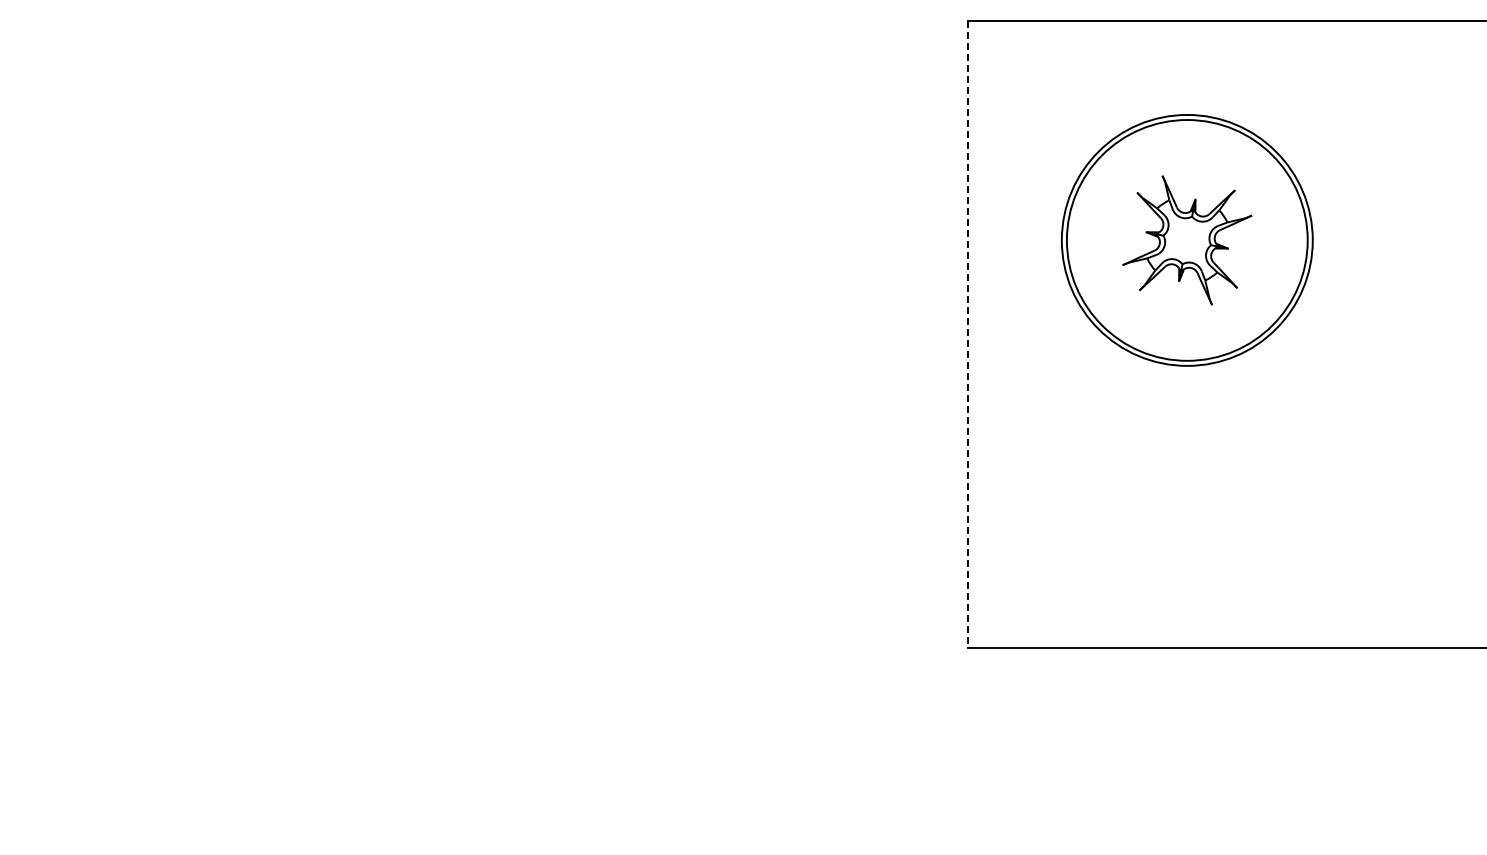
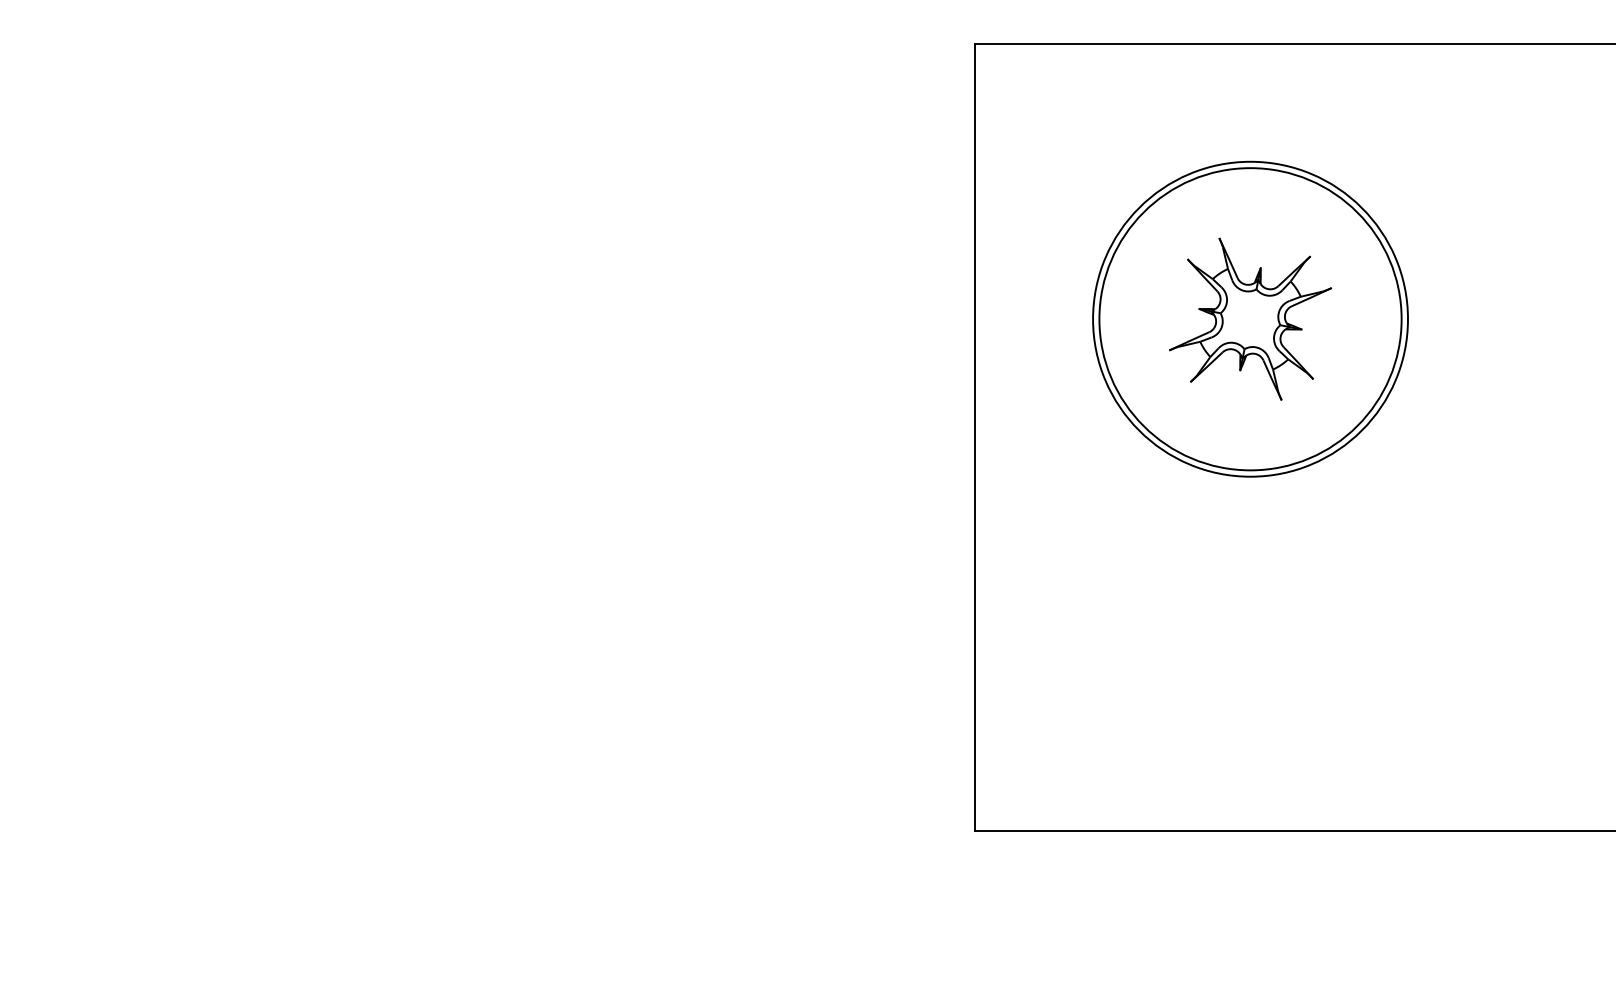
line: (967, 334) -> (974, 437), dashed -> solid

